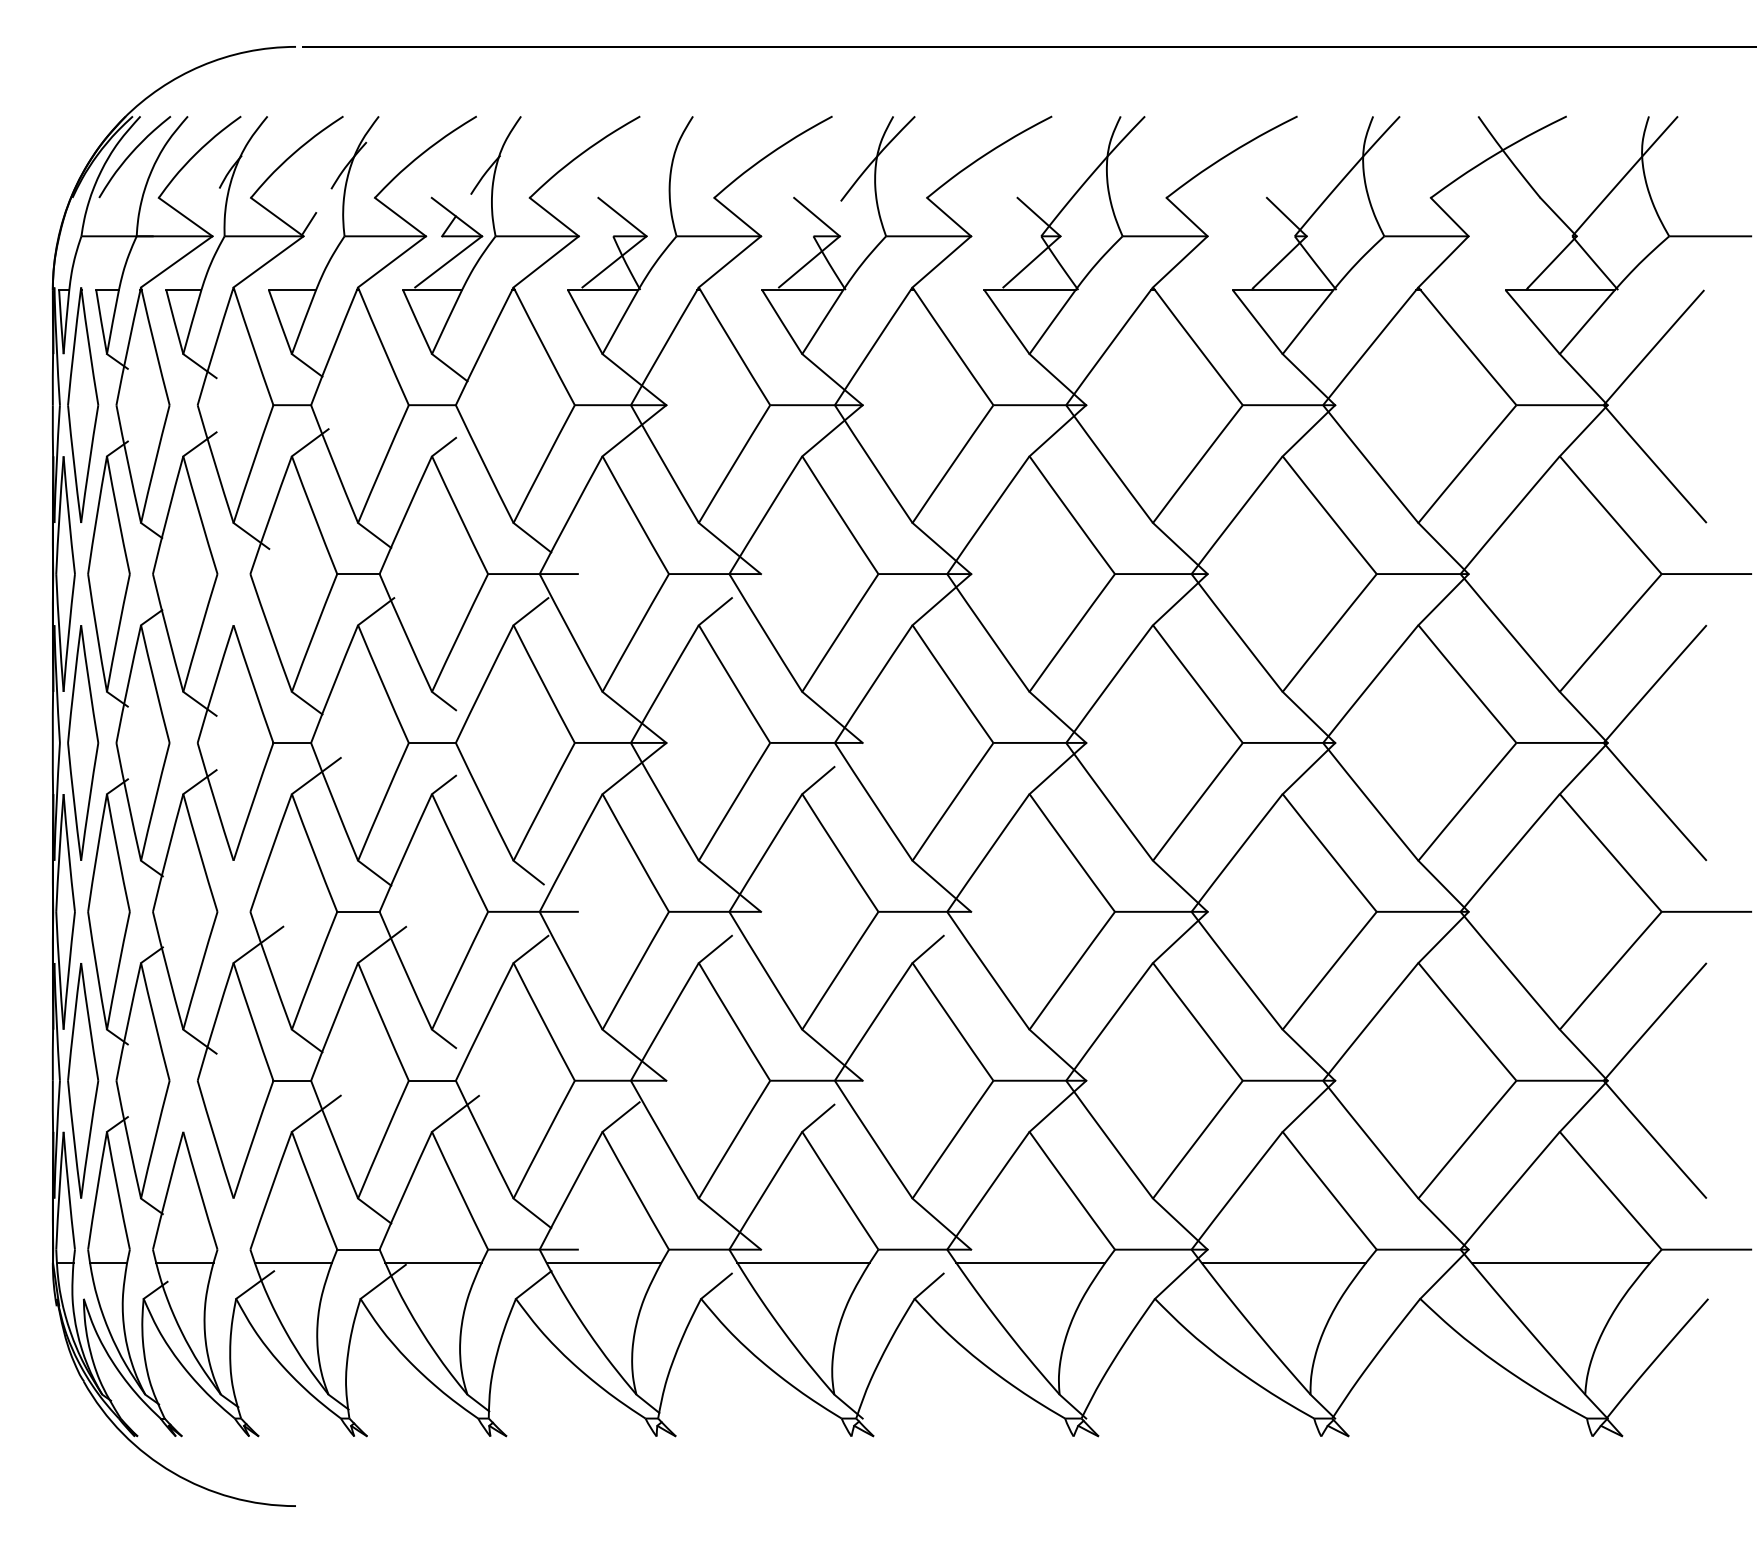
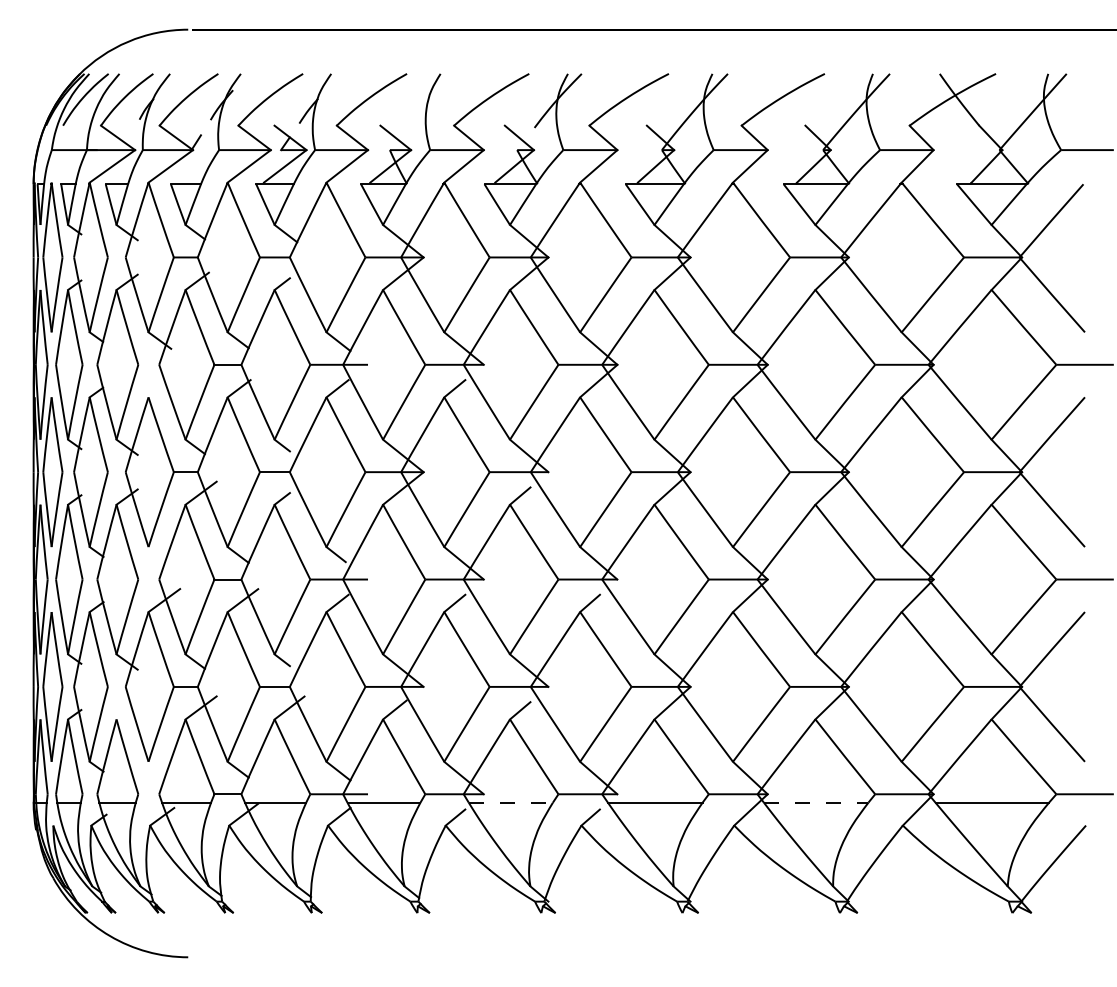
line: (804, 1262) -> (511, 802), solid -> dashed
line: (1284, 1262) -> (816, 802), solid -> dashed

